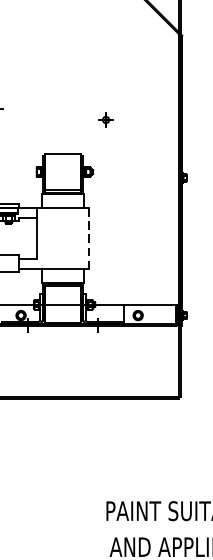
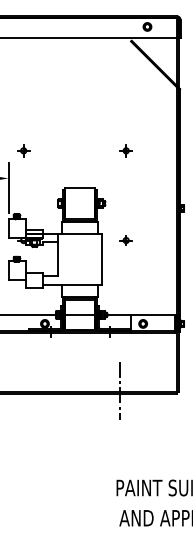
part: (105, 119) -> (125, 150), moved
part: (117, 216) -> (125, 240), added
line: (89, 238) -> (102, 259), dashed -> solid
line: (111, 394) -> (120, 390), added

